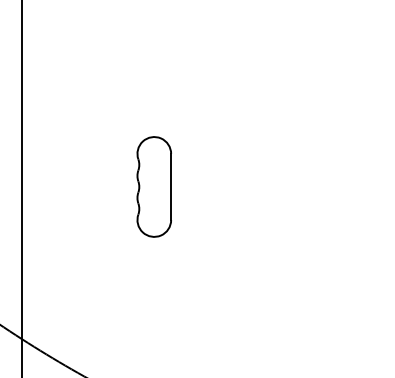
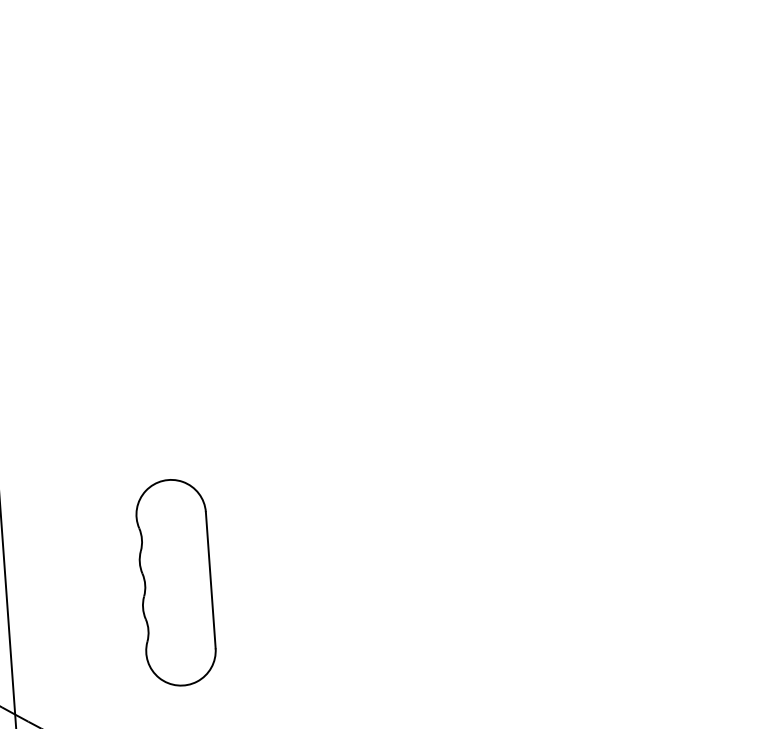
part: (153, 186) -> (174, 581), moved

